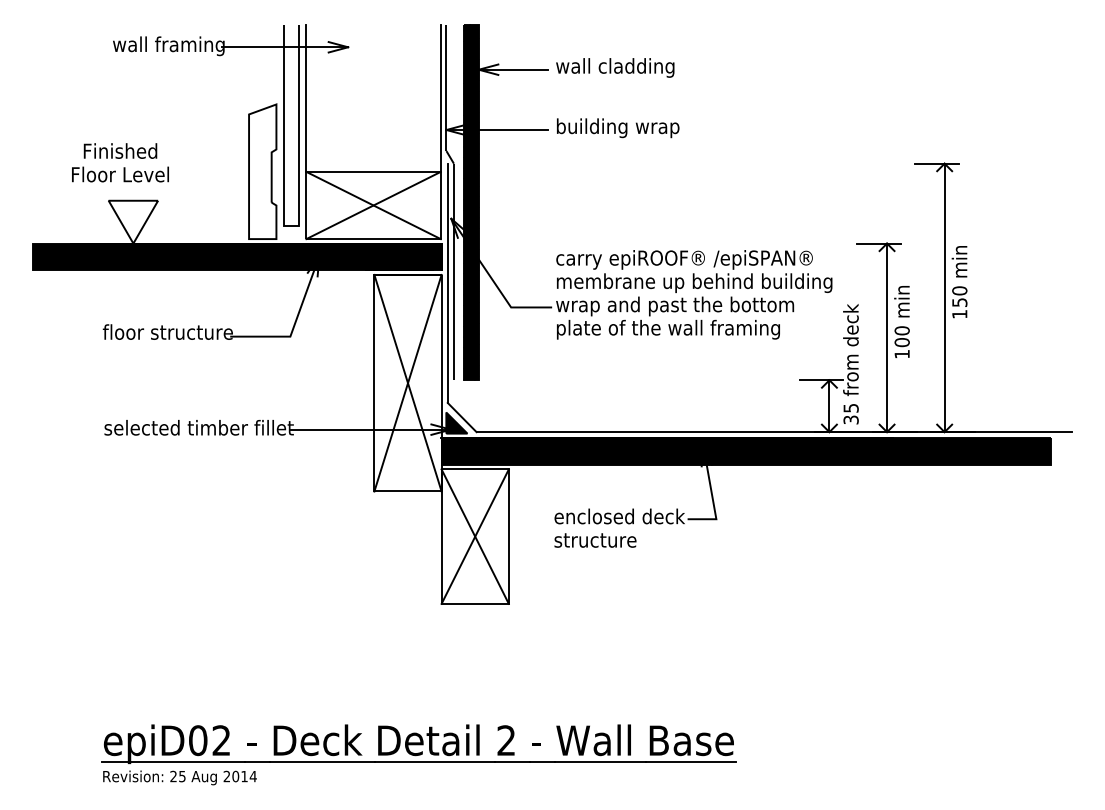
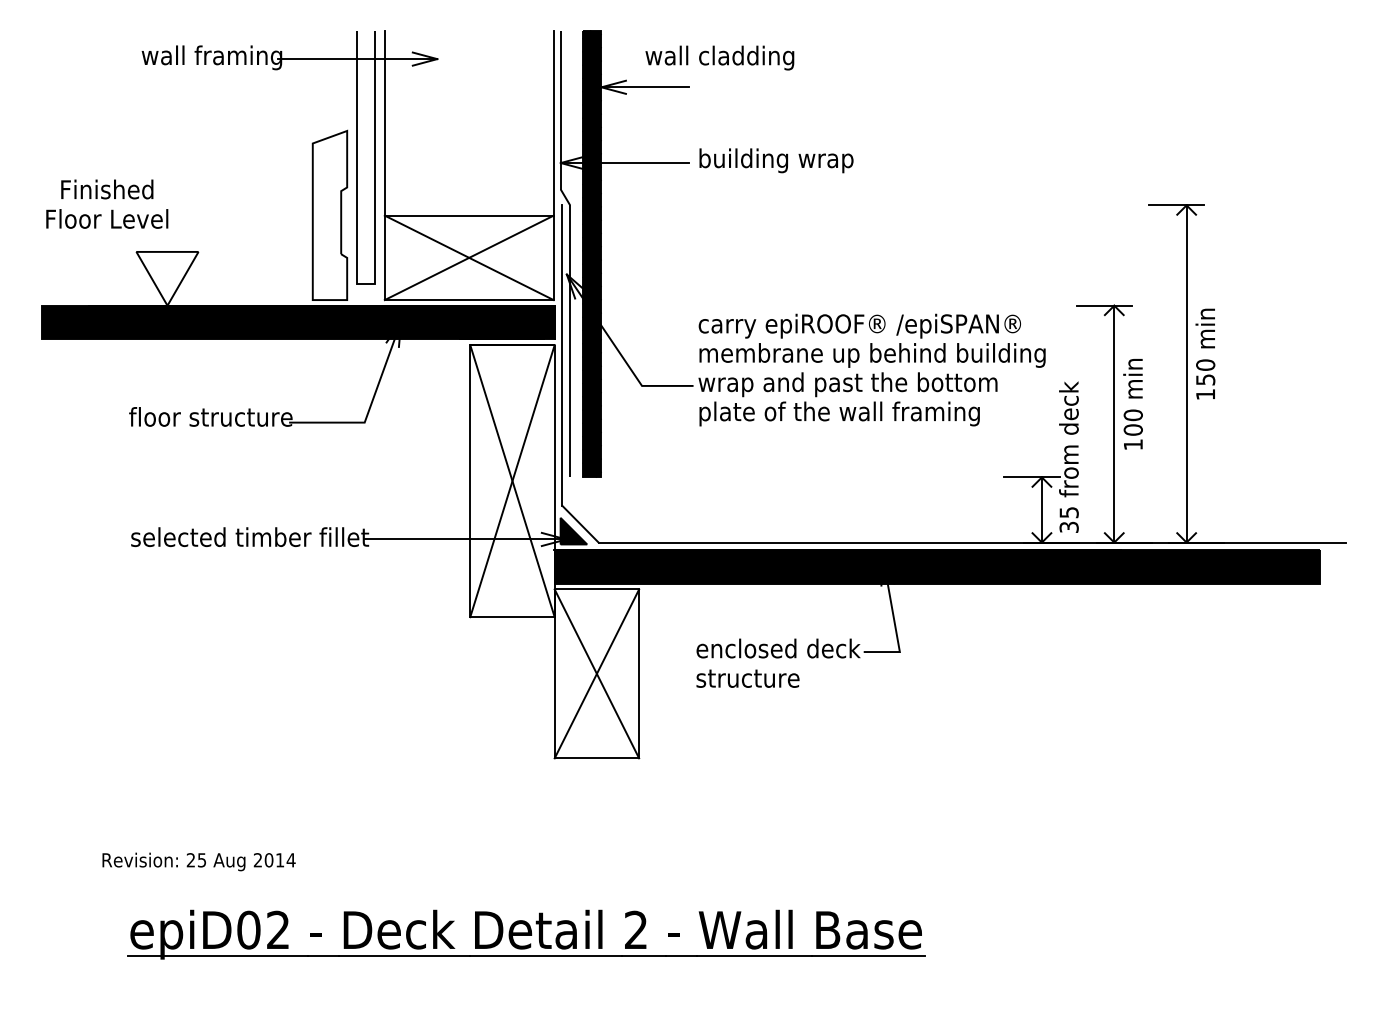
text: (614, 67) -> (719, 57), moved
text: (120, 162) -> (107, 203), moved
text: (179, 777) -> (198, 861), moved

